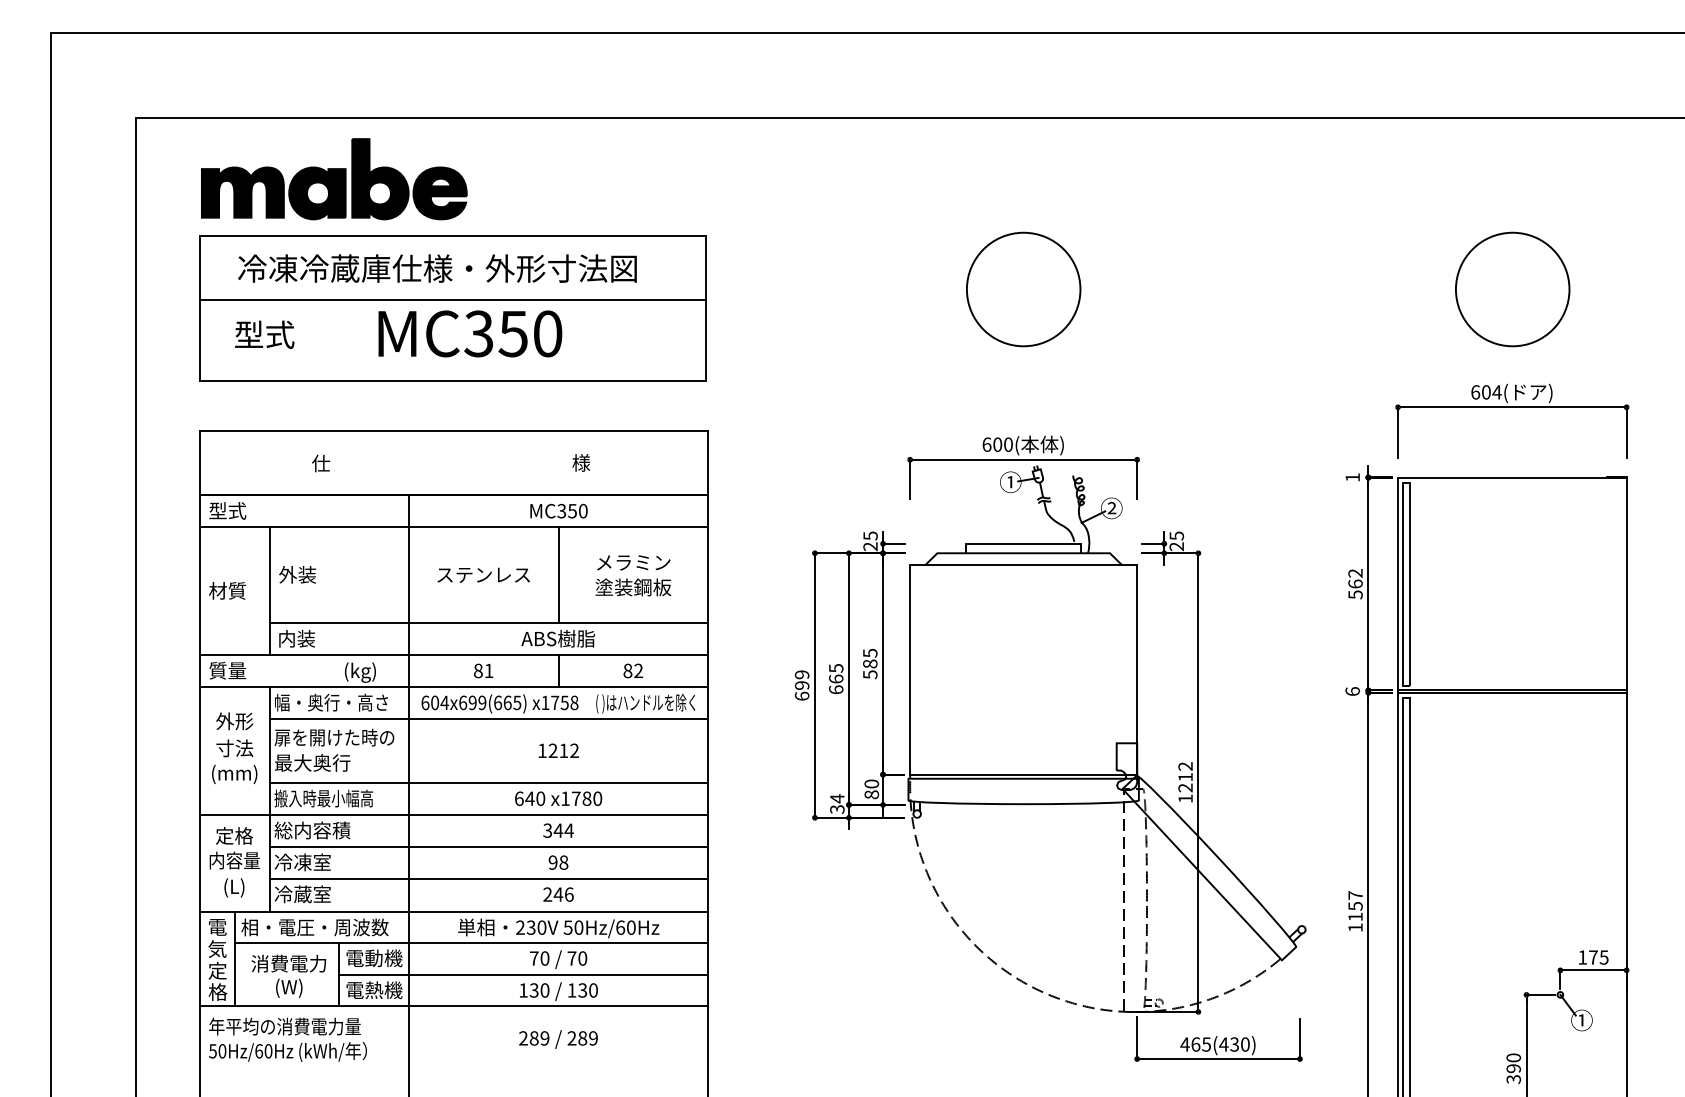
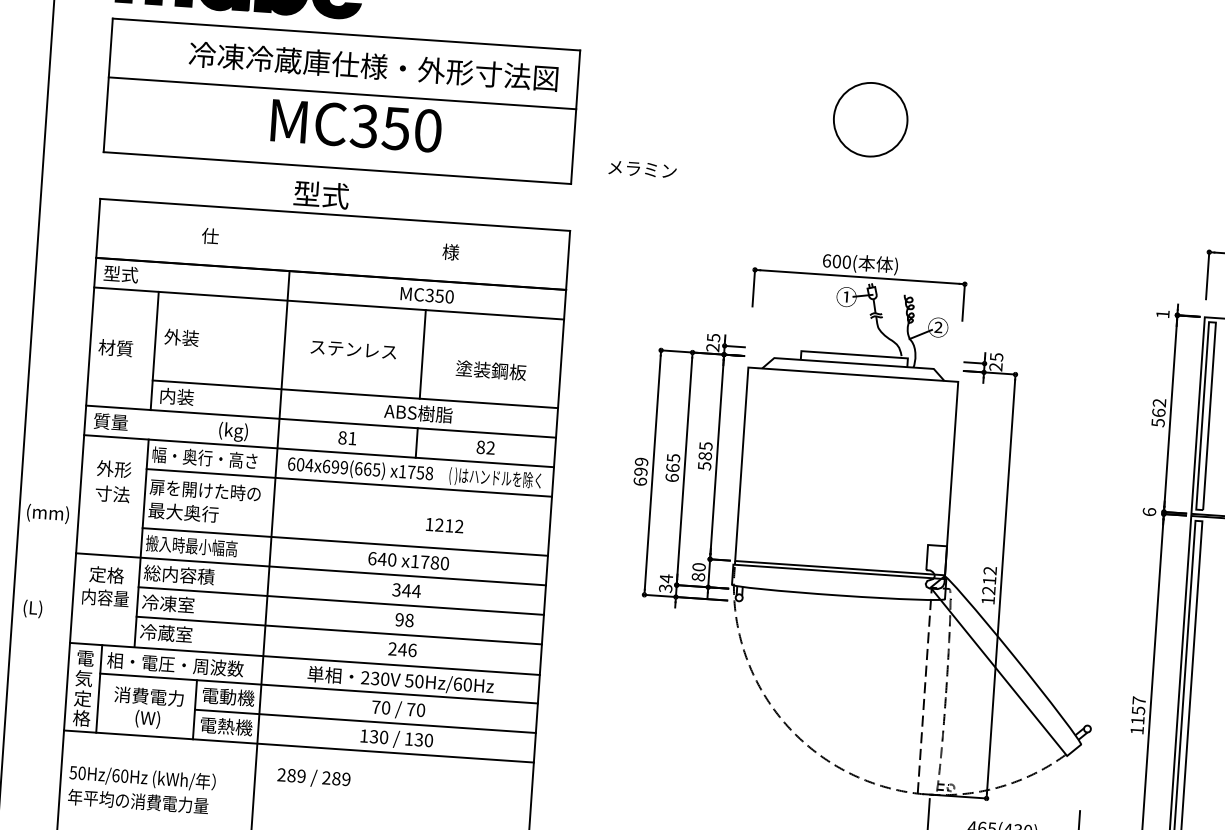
text: (437, 268) -> (373, 66), moved
circle: (1023, 289) -> (870, 119), size x0.7
text: (264, 334) -> (321, 194), moved
text: (633, 562) -> (642, 169), moved
text: (558, 750) -> (444, 525), moved
text: (234, 774) -> (47, 513), moved
text: (234, 887) -> (33, 608), moved
text: (284, 1026) -> (137, 801), moved
text: (558, 1039) -> (313, 778), moved

